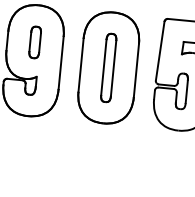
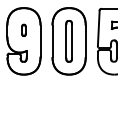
part: (34, 42) -> (23, 30), size x0.6

